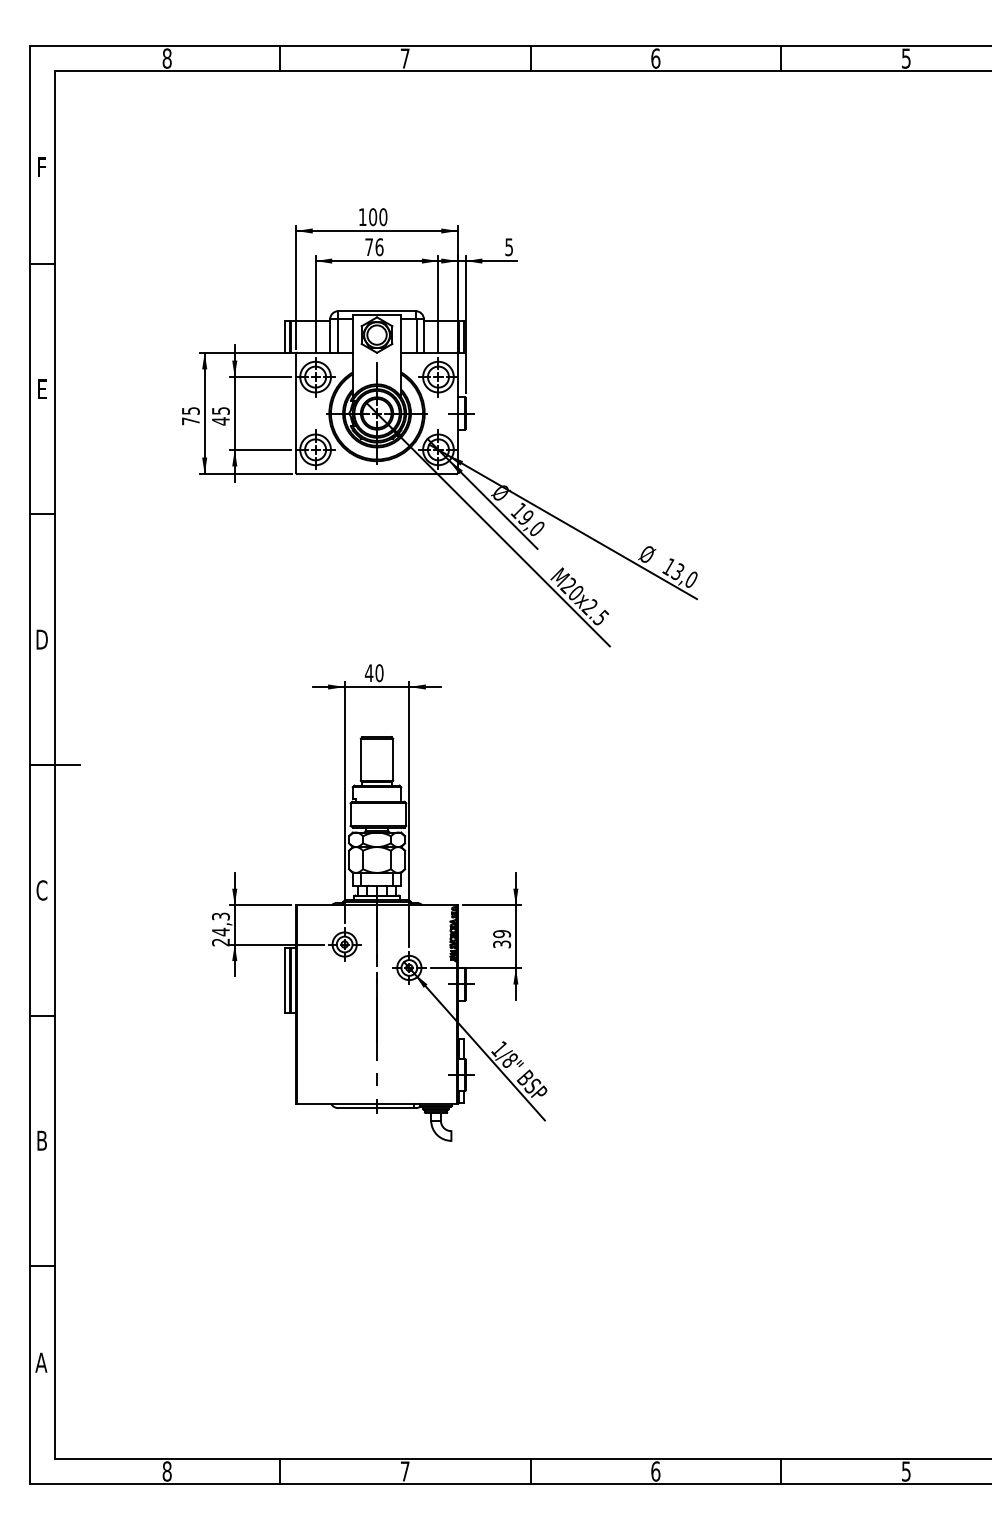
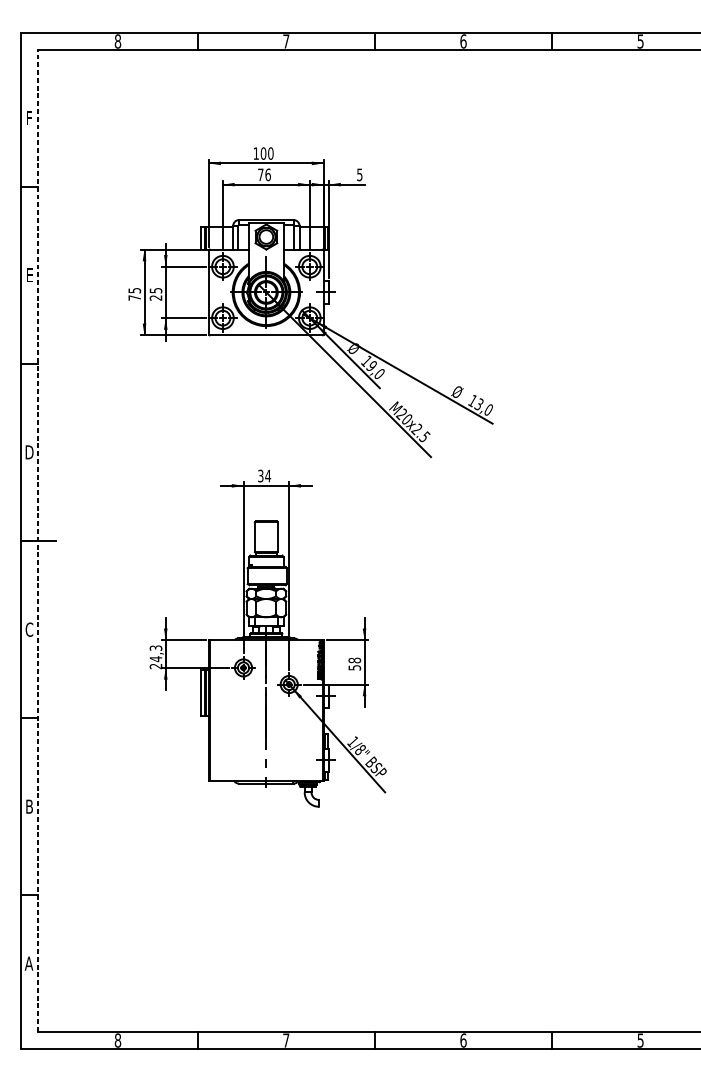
text: (220, 421) -> (155, 298), 45 -> 25
text: (373, 673) -> (263, 476), 40 -> 34
line: (54, 764) -> (38, 540), solid -> dashed
text: (502, 938) -> (355, 663), 39 -> 58

